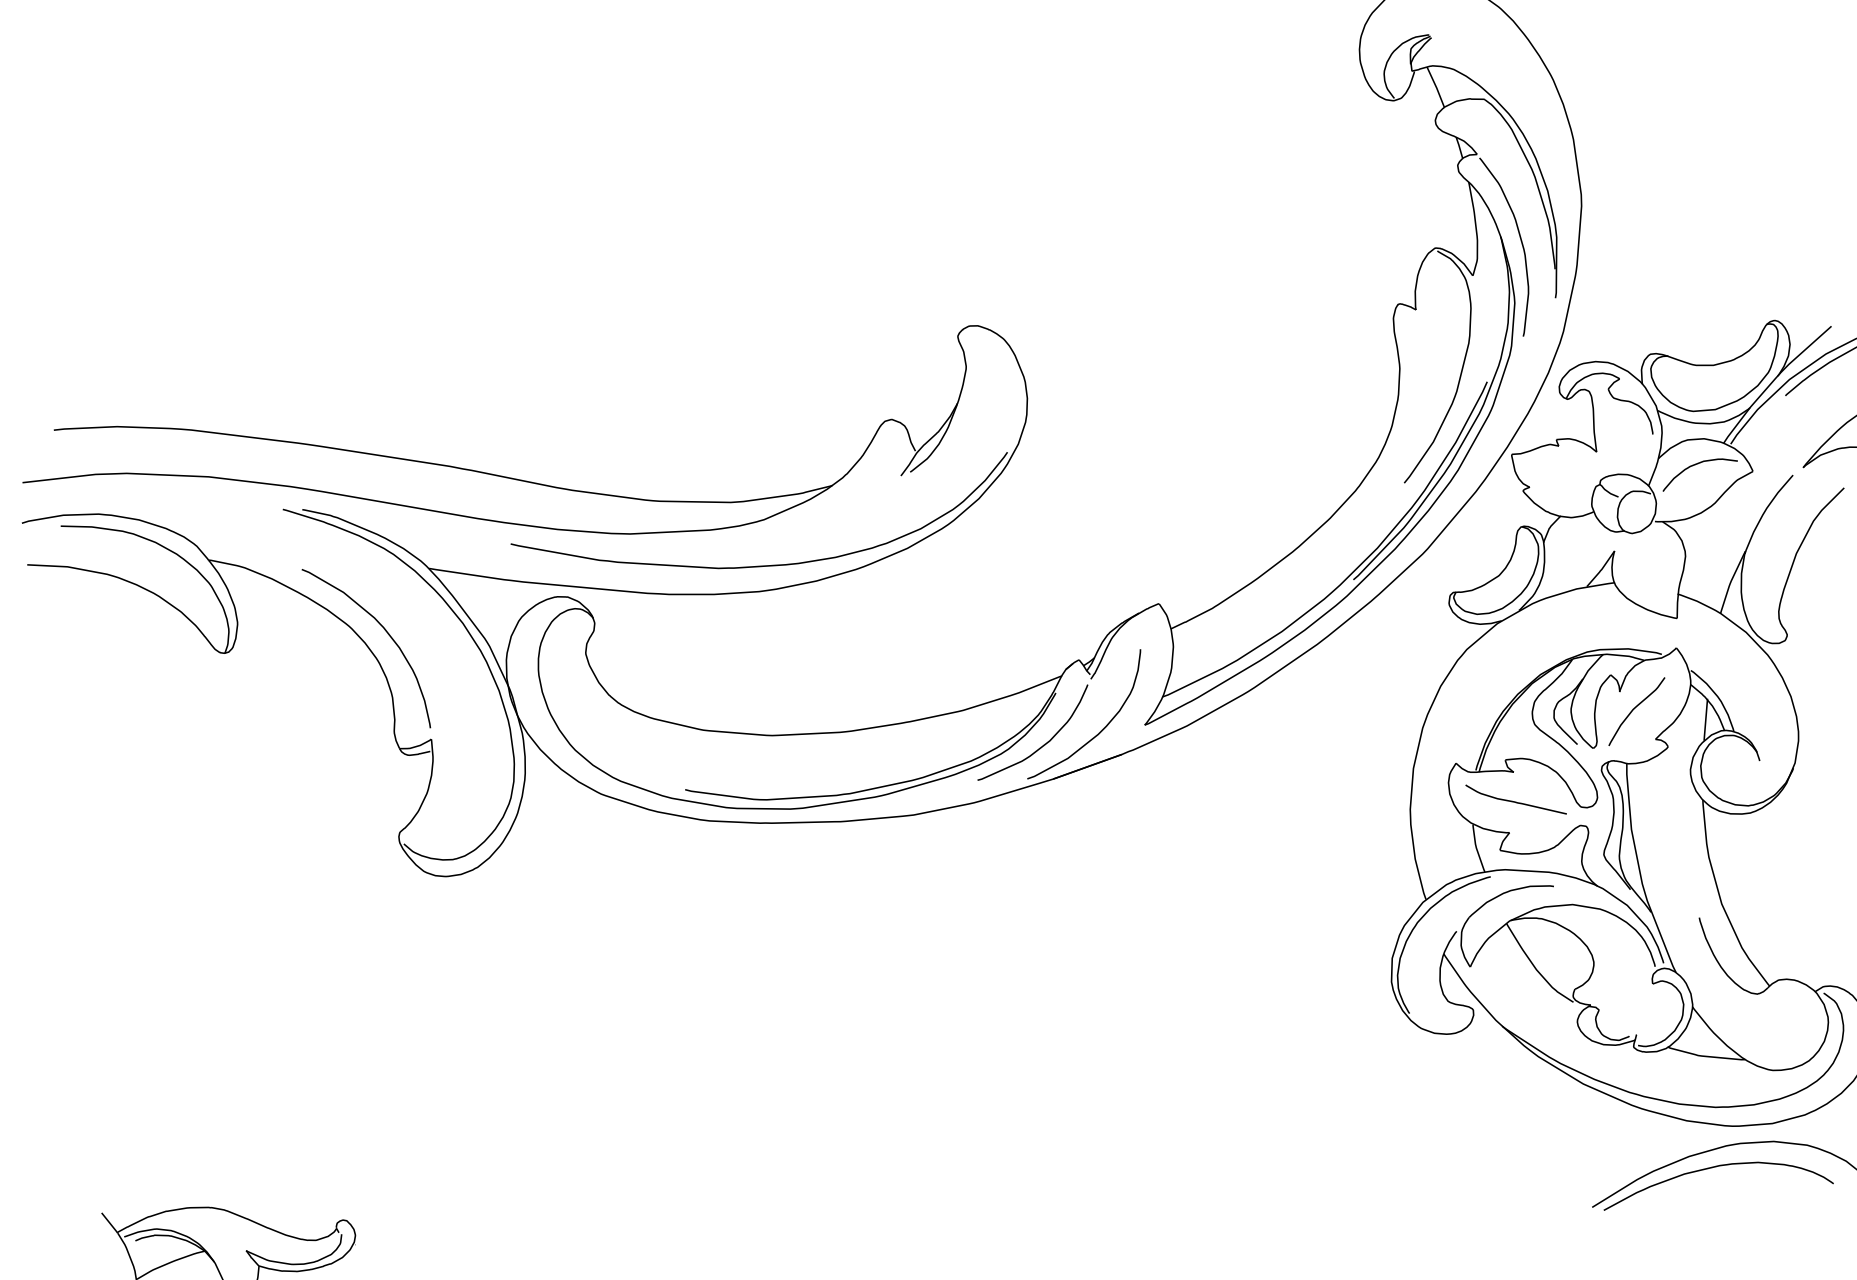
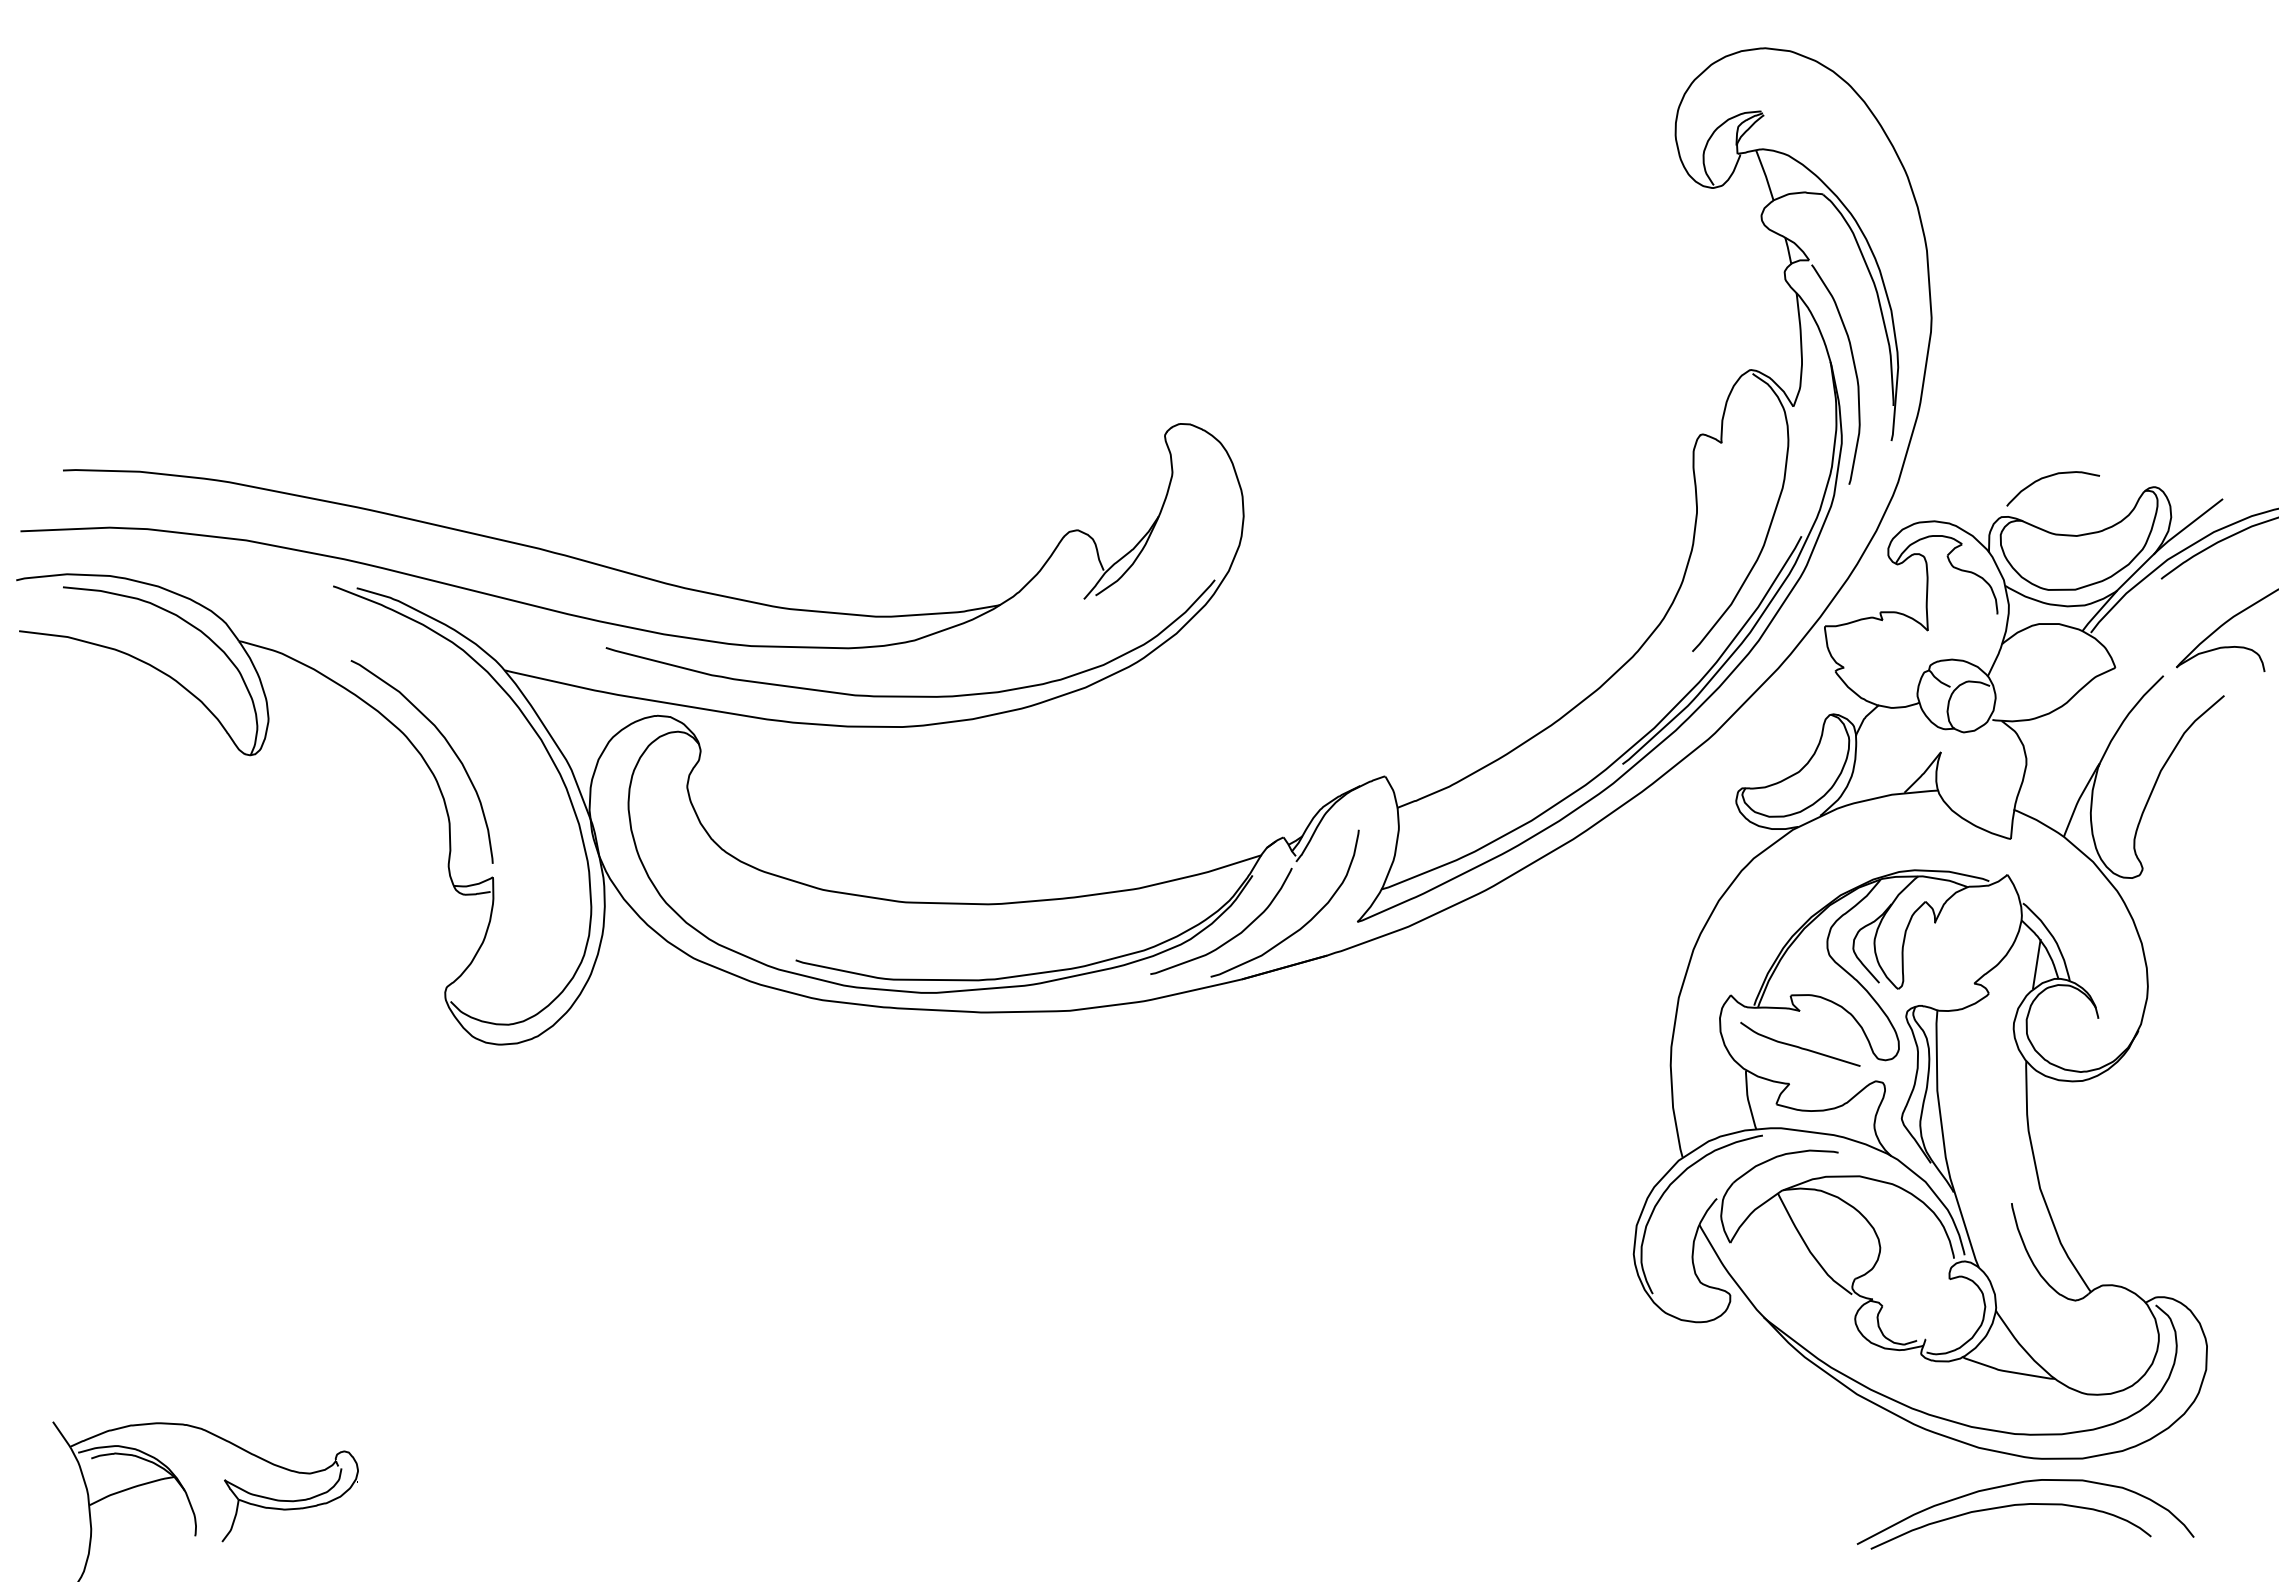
curve: (1695, 465) -> (2048, 477), moved
curve: (1634, 709) -> (1951, 945), removed

